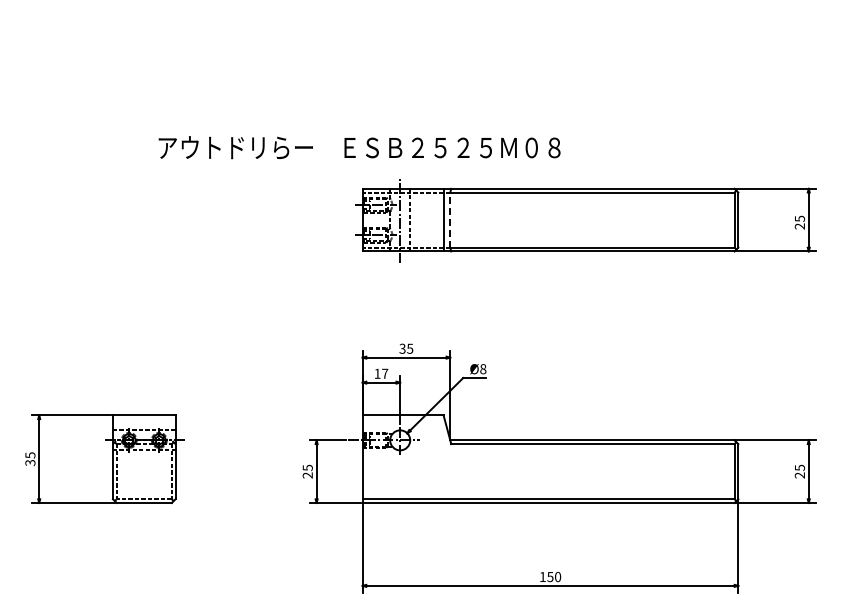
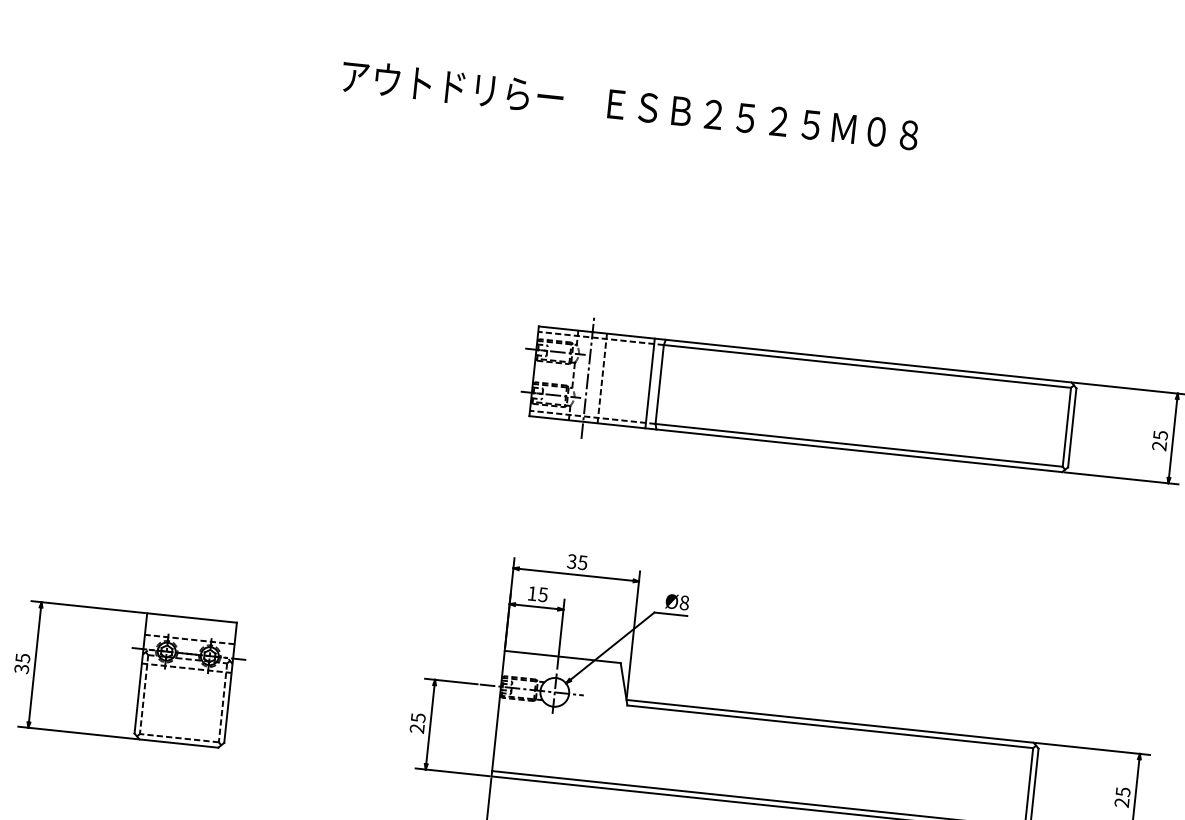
text: (359, 147) -> (629, 105), moved
line: (450, 220) -> (659, 385), dashed -> solid
text: (385, 373) -> (543, 594), 17 -> 15

